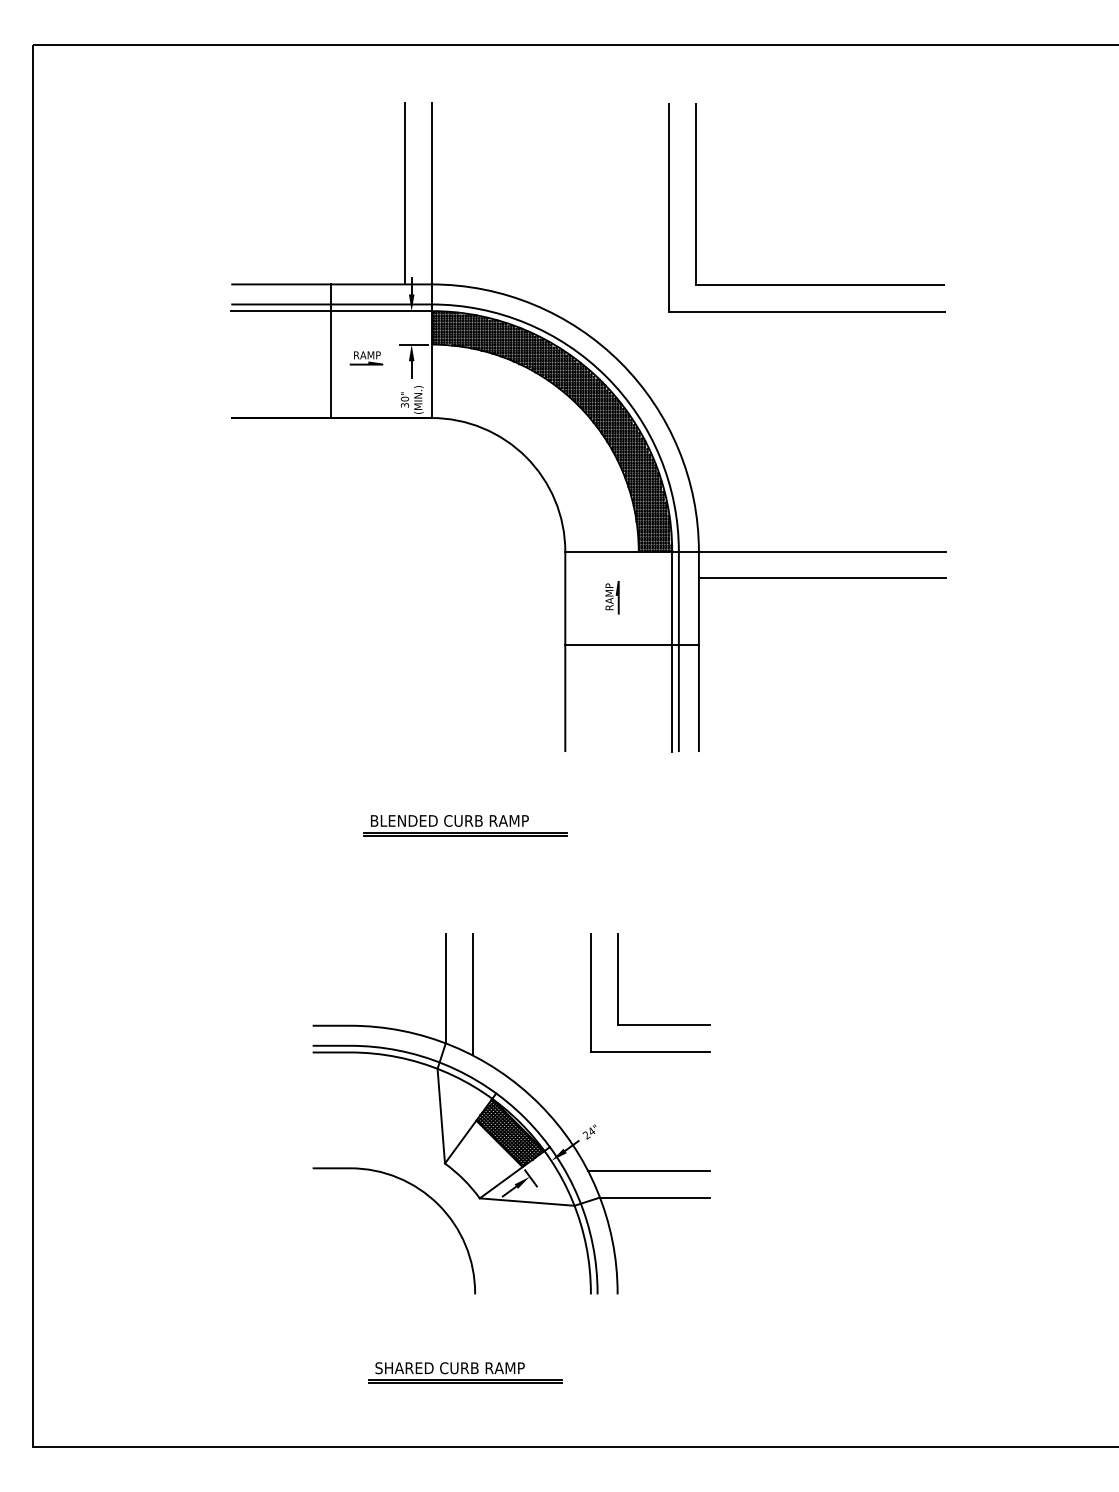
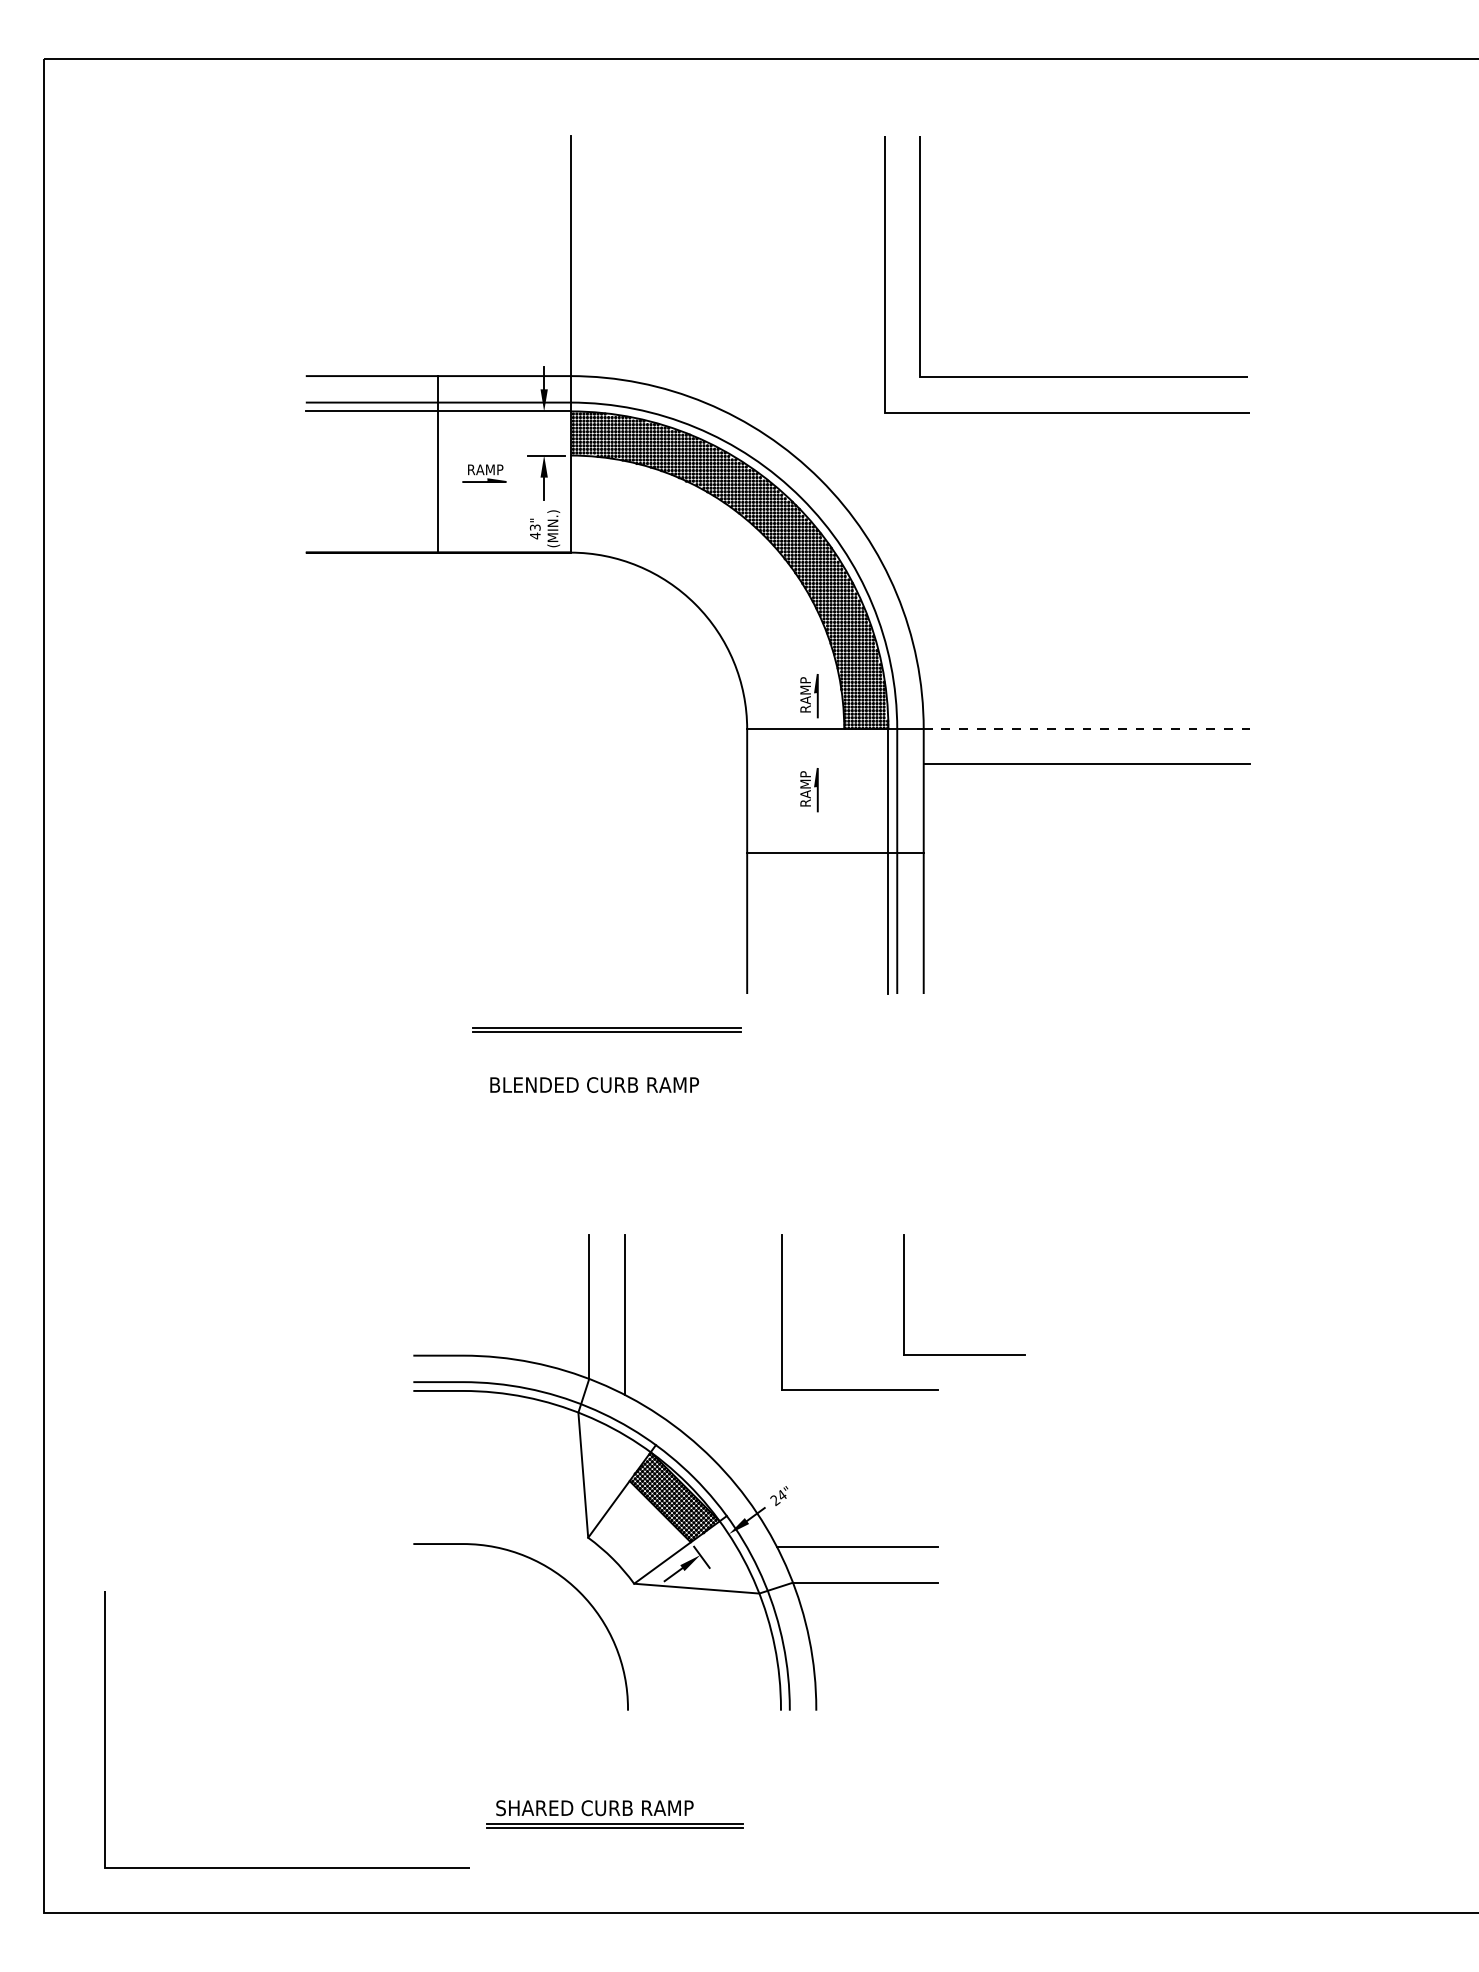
line: (405, 193) -> (535, 256), removed
text: (404, 402) -> (534, 531), 30" -> 43"
part: (612, 526) -> (809, 696), added
line: (822, 551) -> (1086, 729), solid -> dashed
part: (464, 834) -> (606, 1029), moved
part: (618, 979) -> (904, 1294), moved
line: (216, 1413) -> (286, 1867), added

